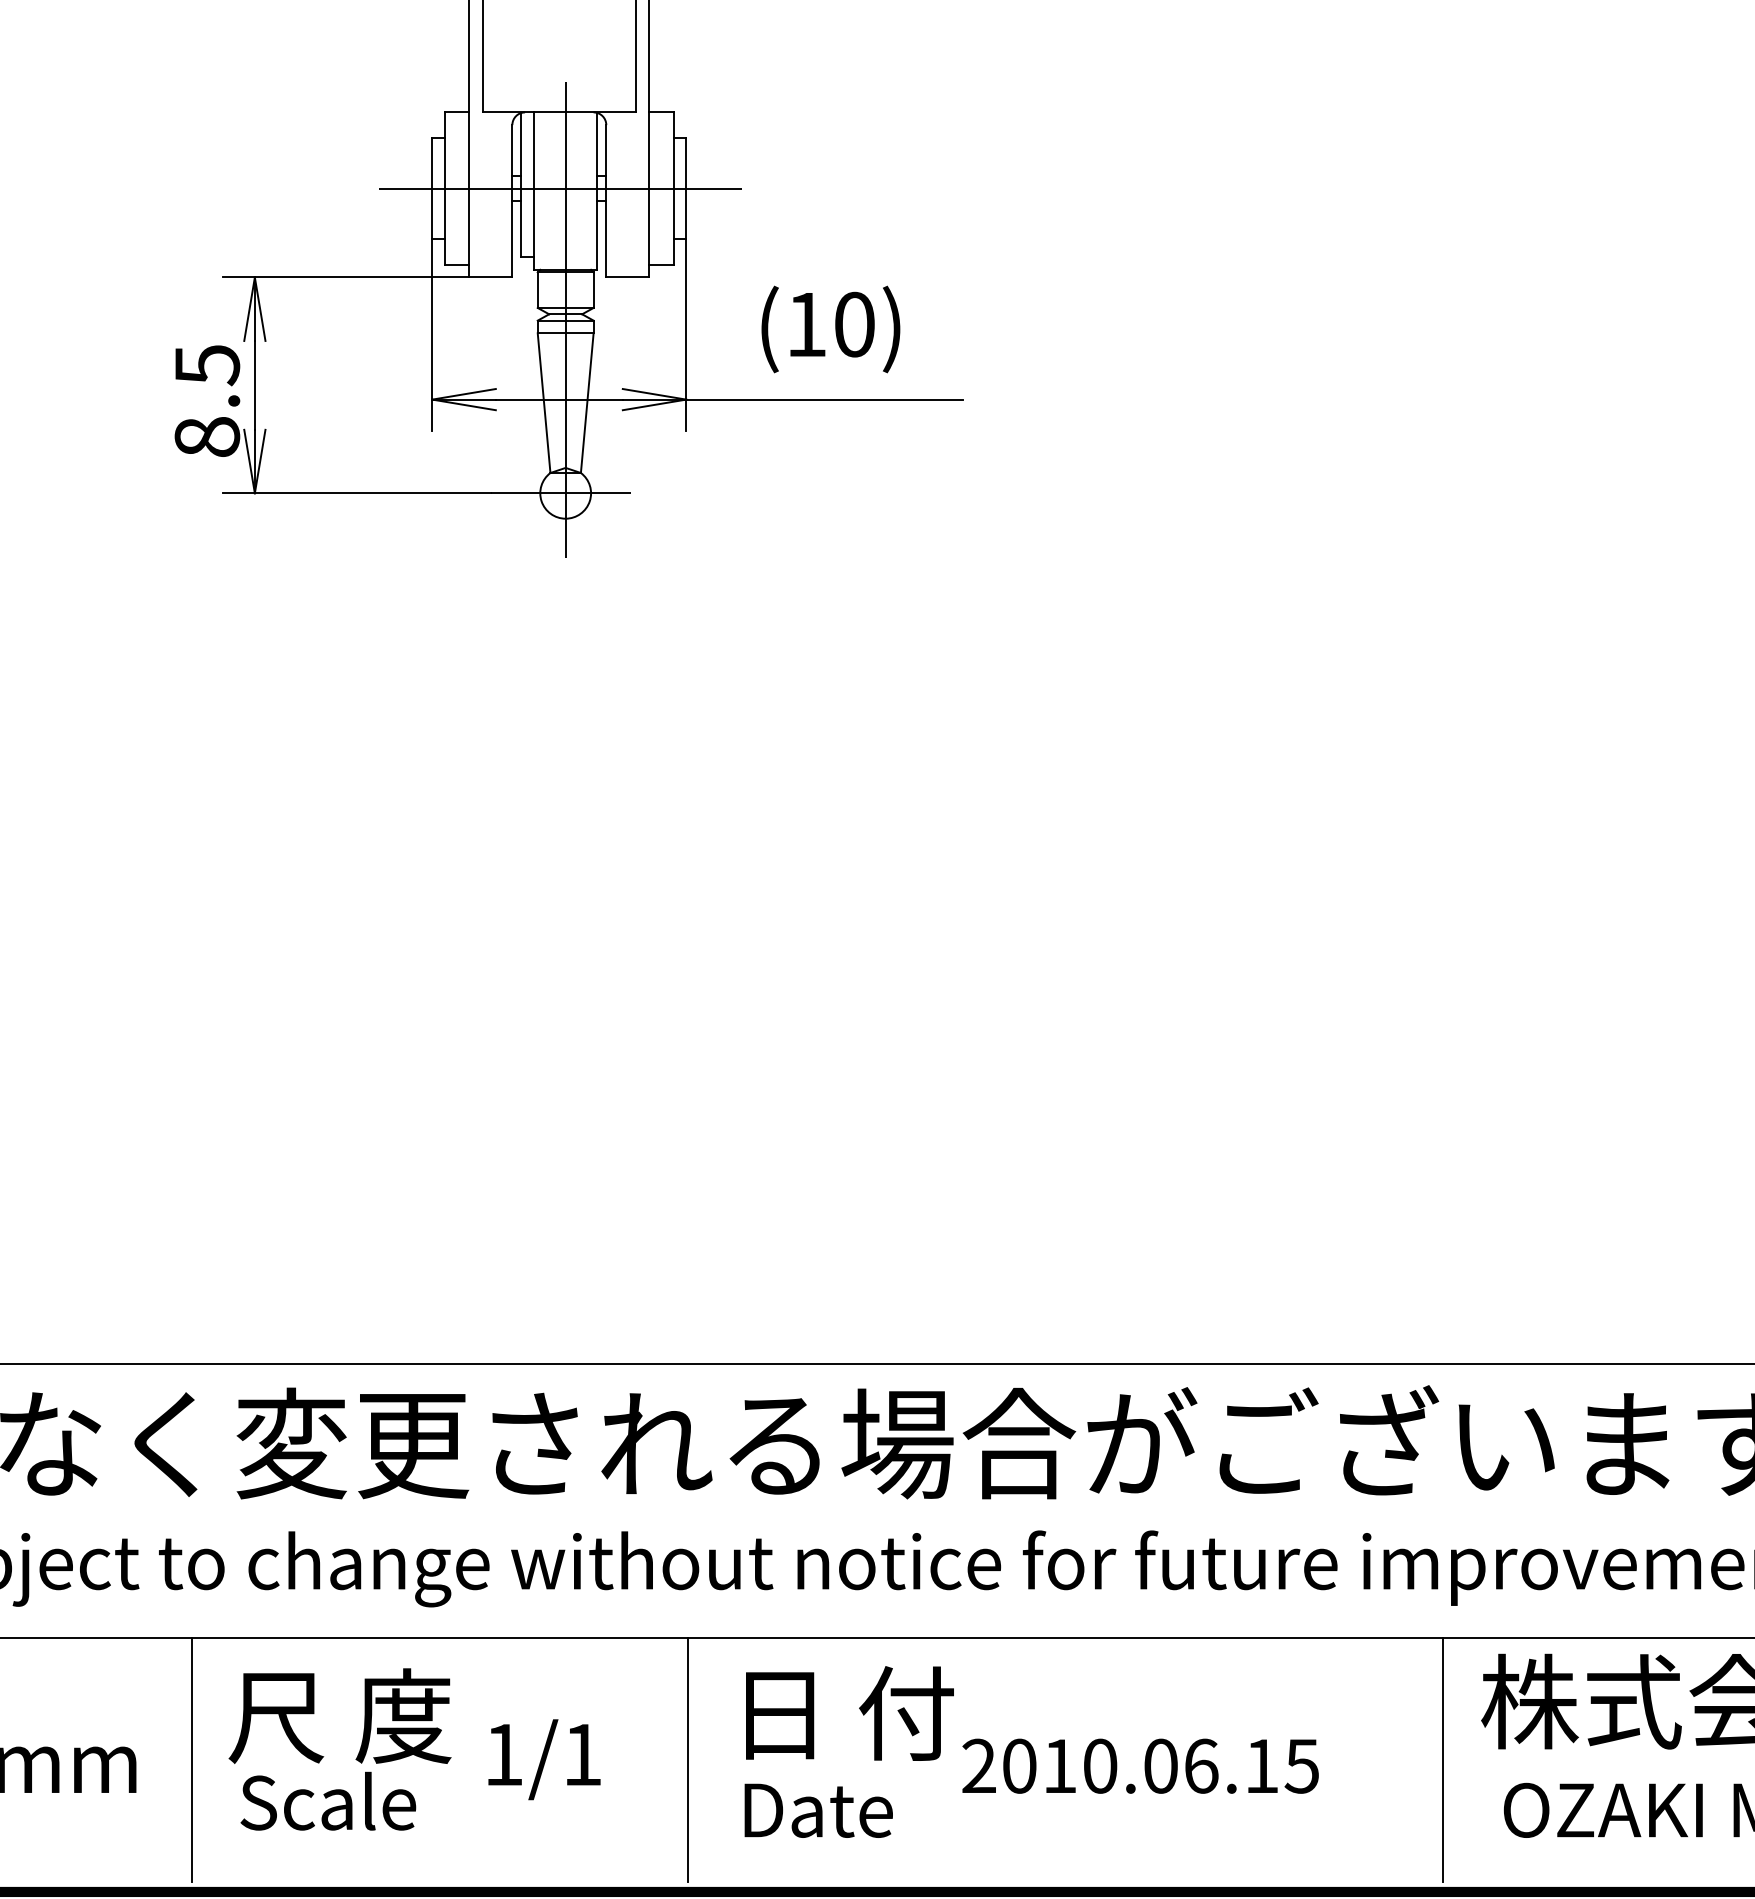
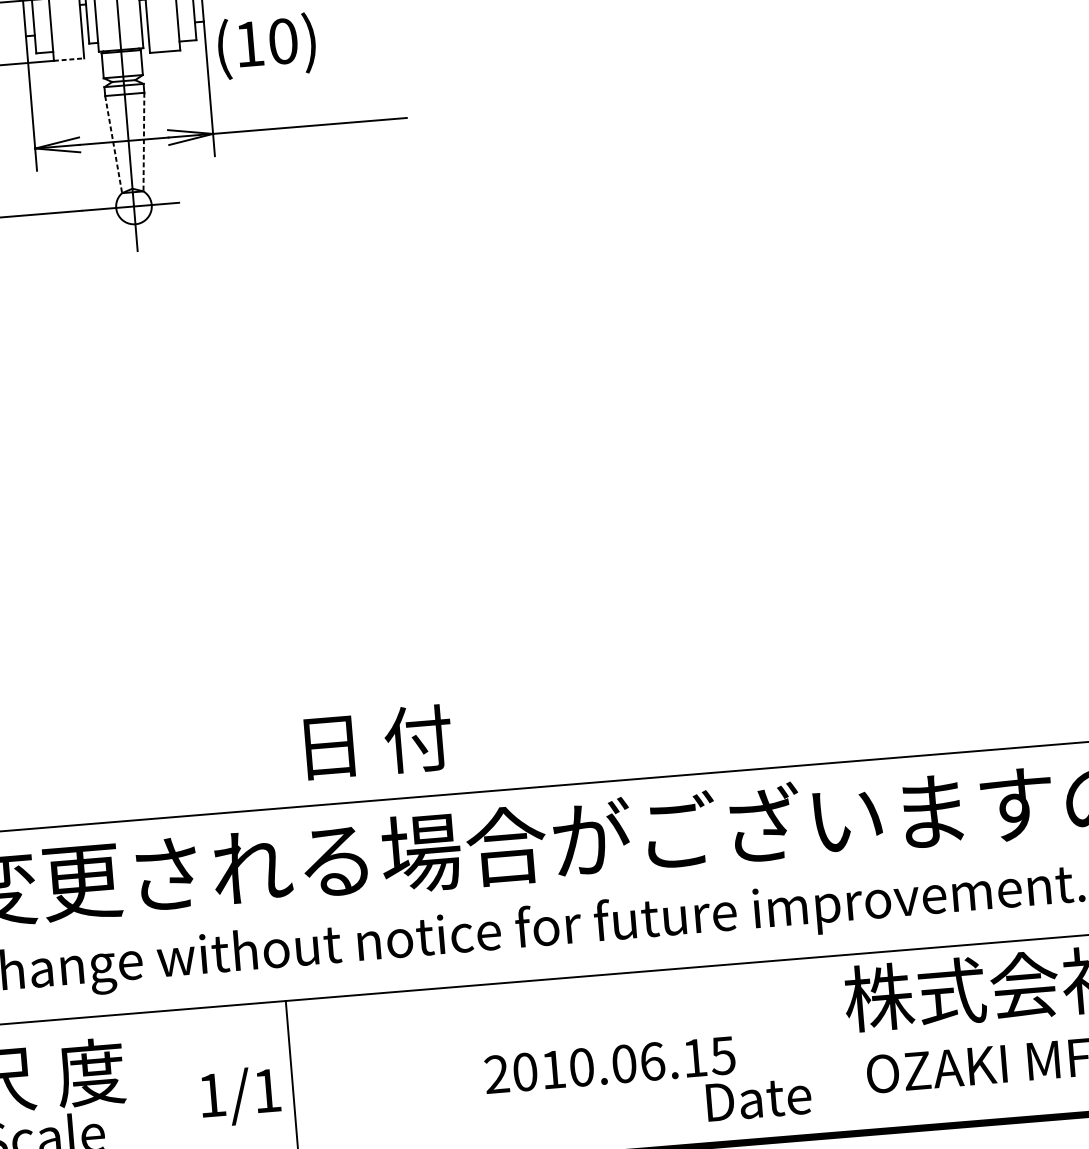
line: (490, 277) -> (68, 59), solid -> dashed
text: (830, 329) -> (266, 46), moved
line: (544, 403) -> (113, 144), solid -> dashed
line: (587, 403) -> (144, 142), solid -> dashed
text: (849, 1713) -> (378, 742), moved
text: (544, 1759) -> (240, 1096), moved
line: (1443, 1759) -> (821, 1042), removed
text: (818, 1810) -> (758, 1098), moved

